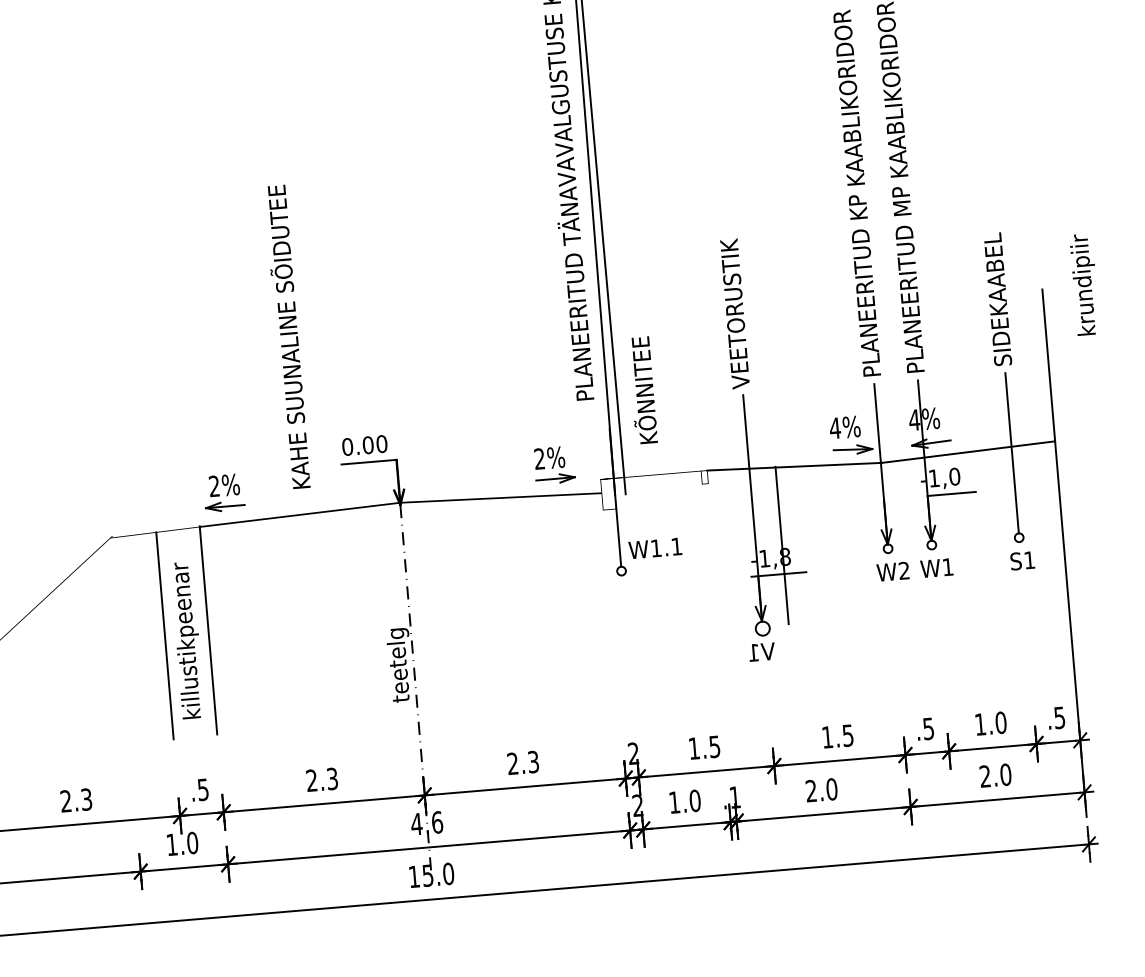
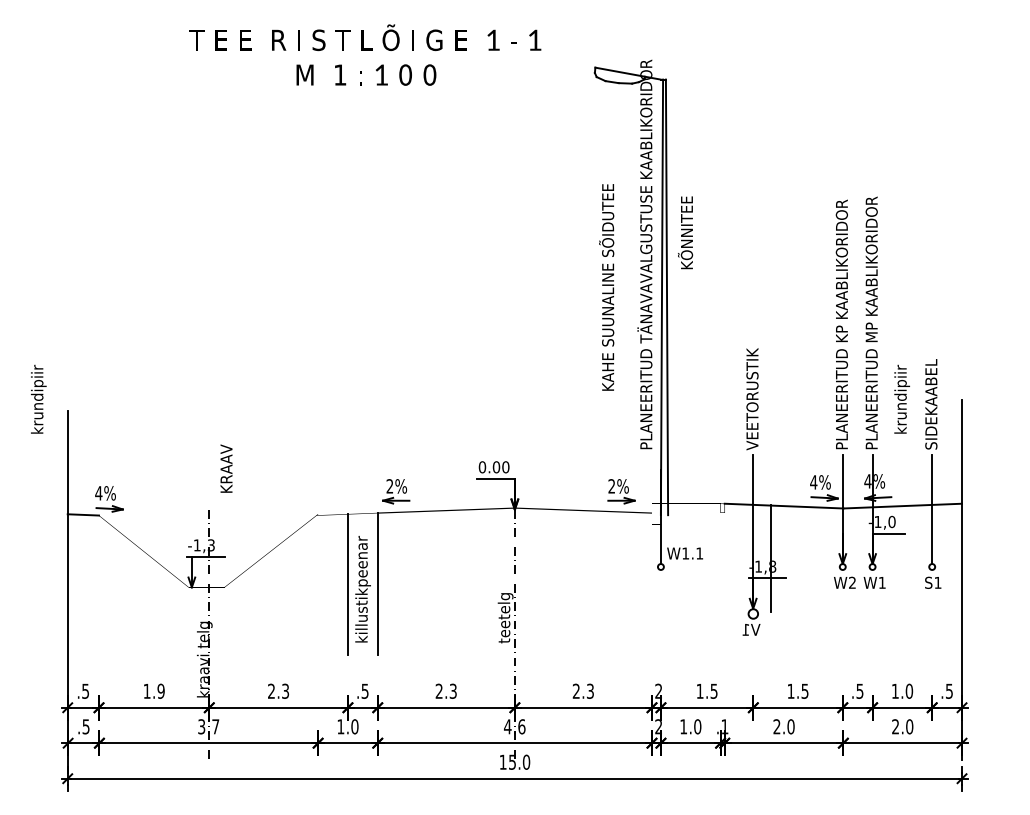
text: (1083, 283) -> (901, 398), moved
text: (286, 337) -> (606, 287), moved
text: (642, 390) -> (685, 232), moved

